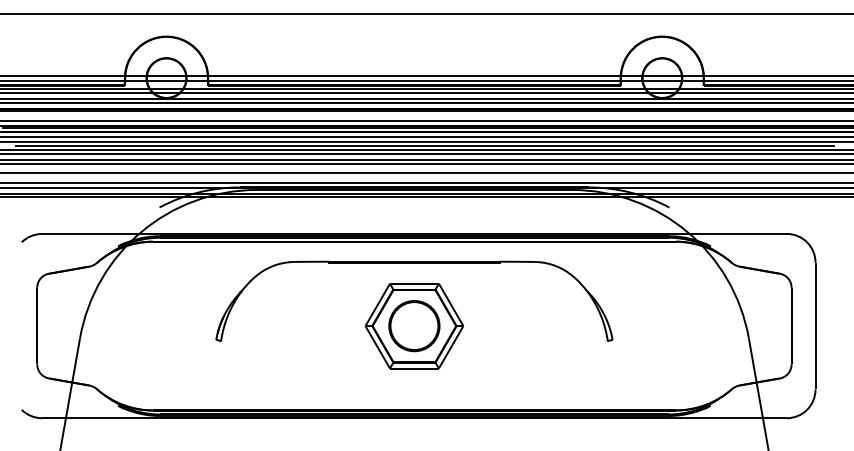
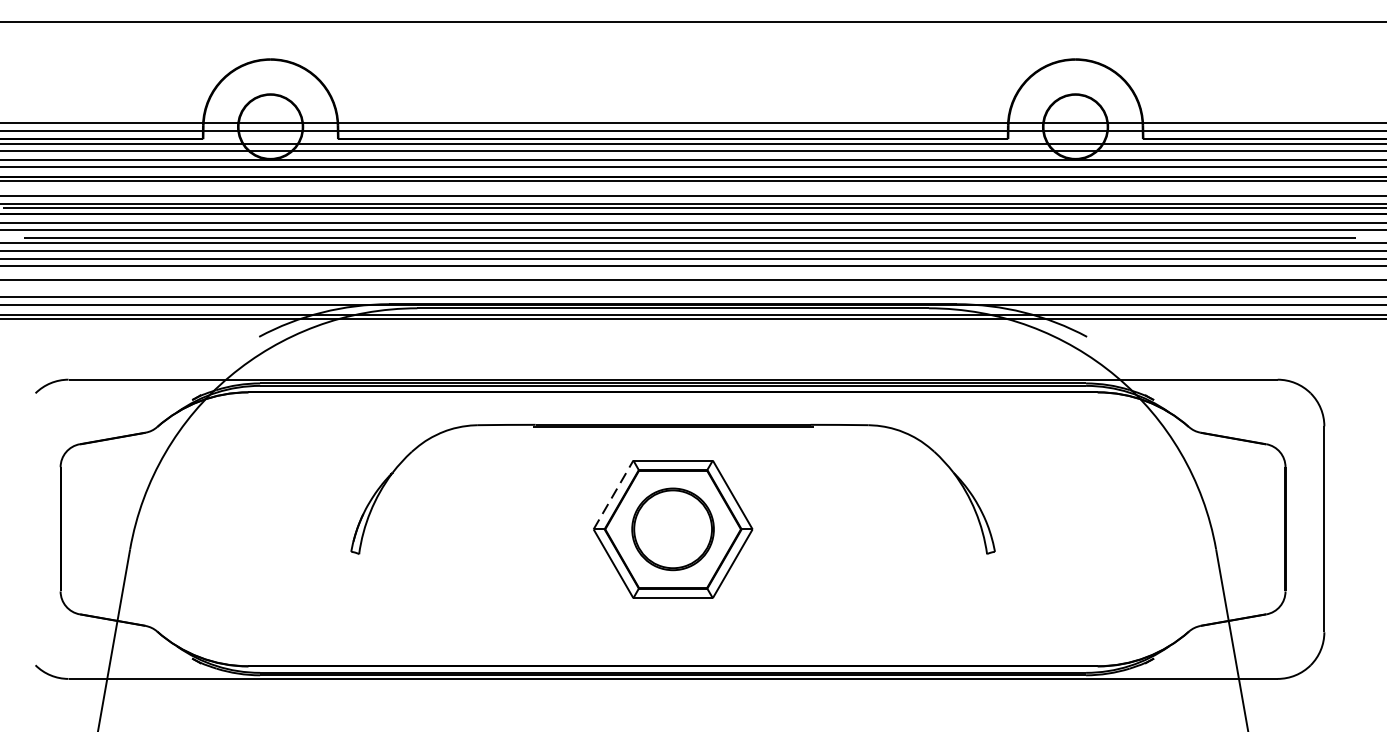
line: (377, 304) -> (613, 494), solid -> dashed

